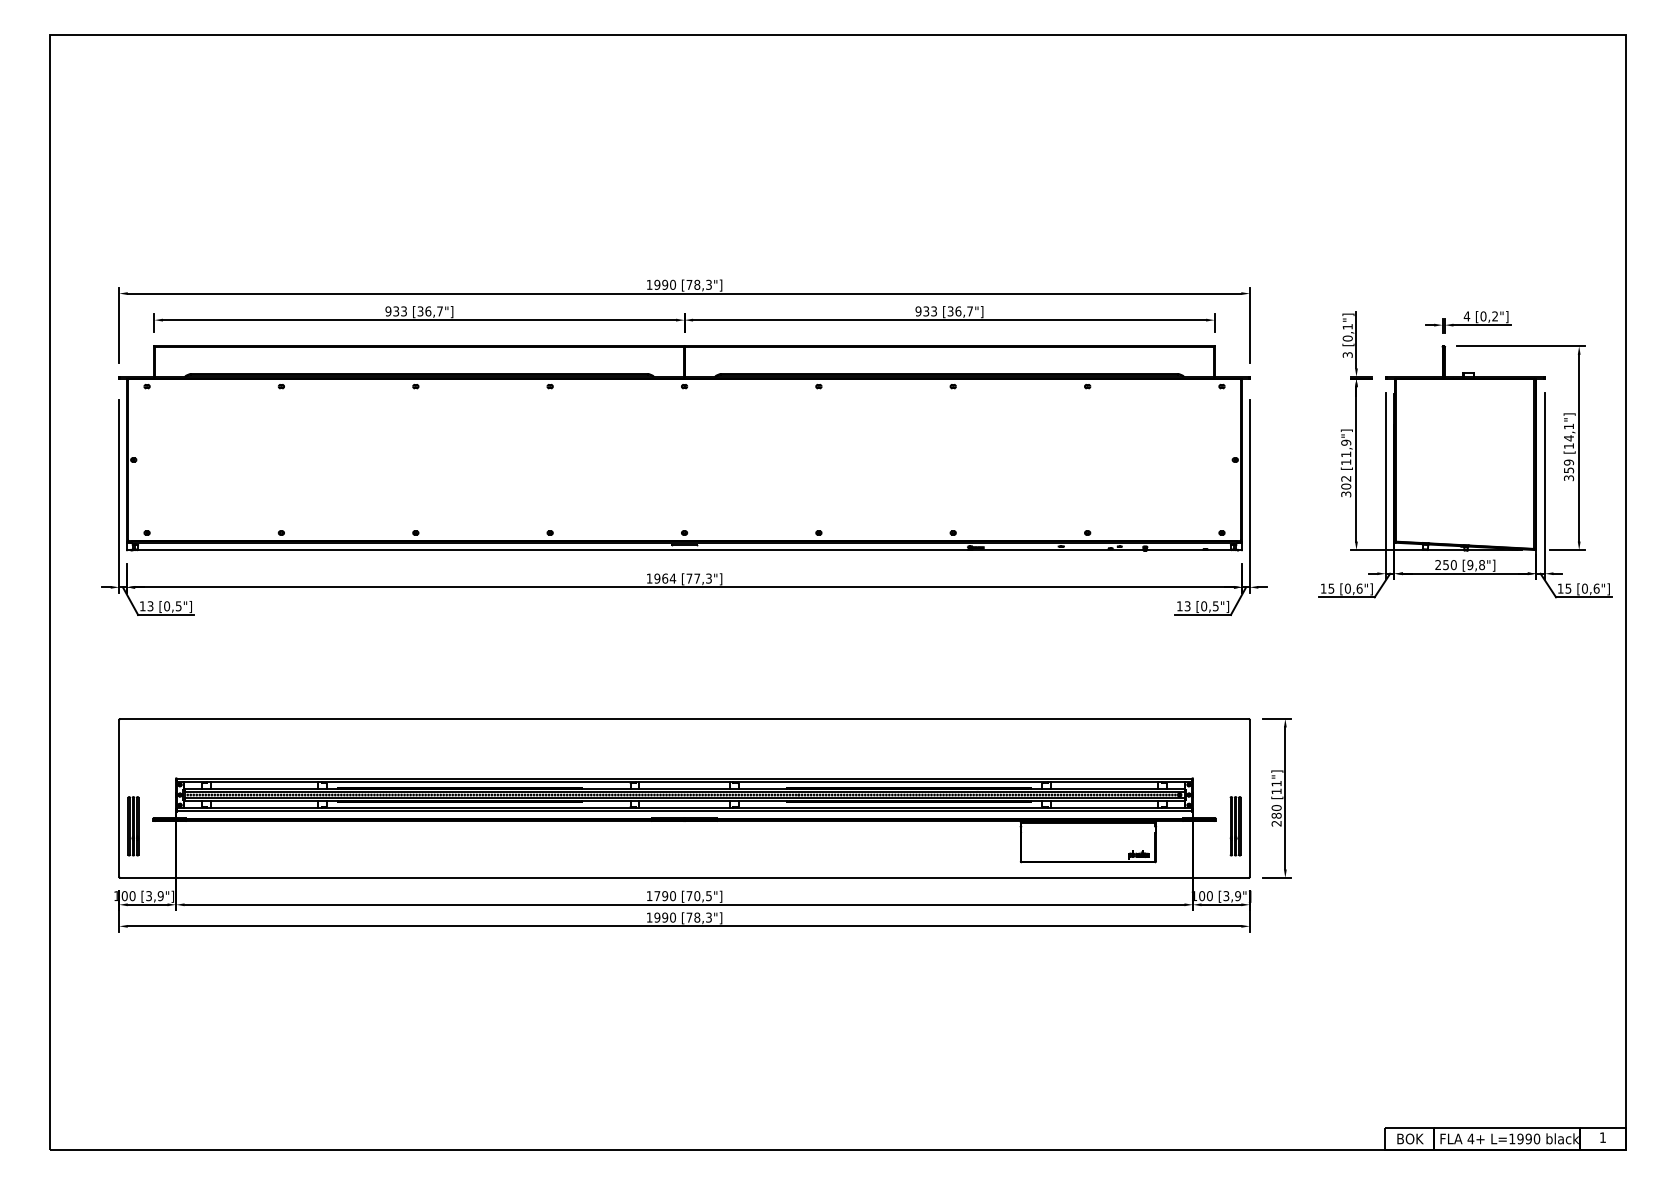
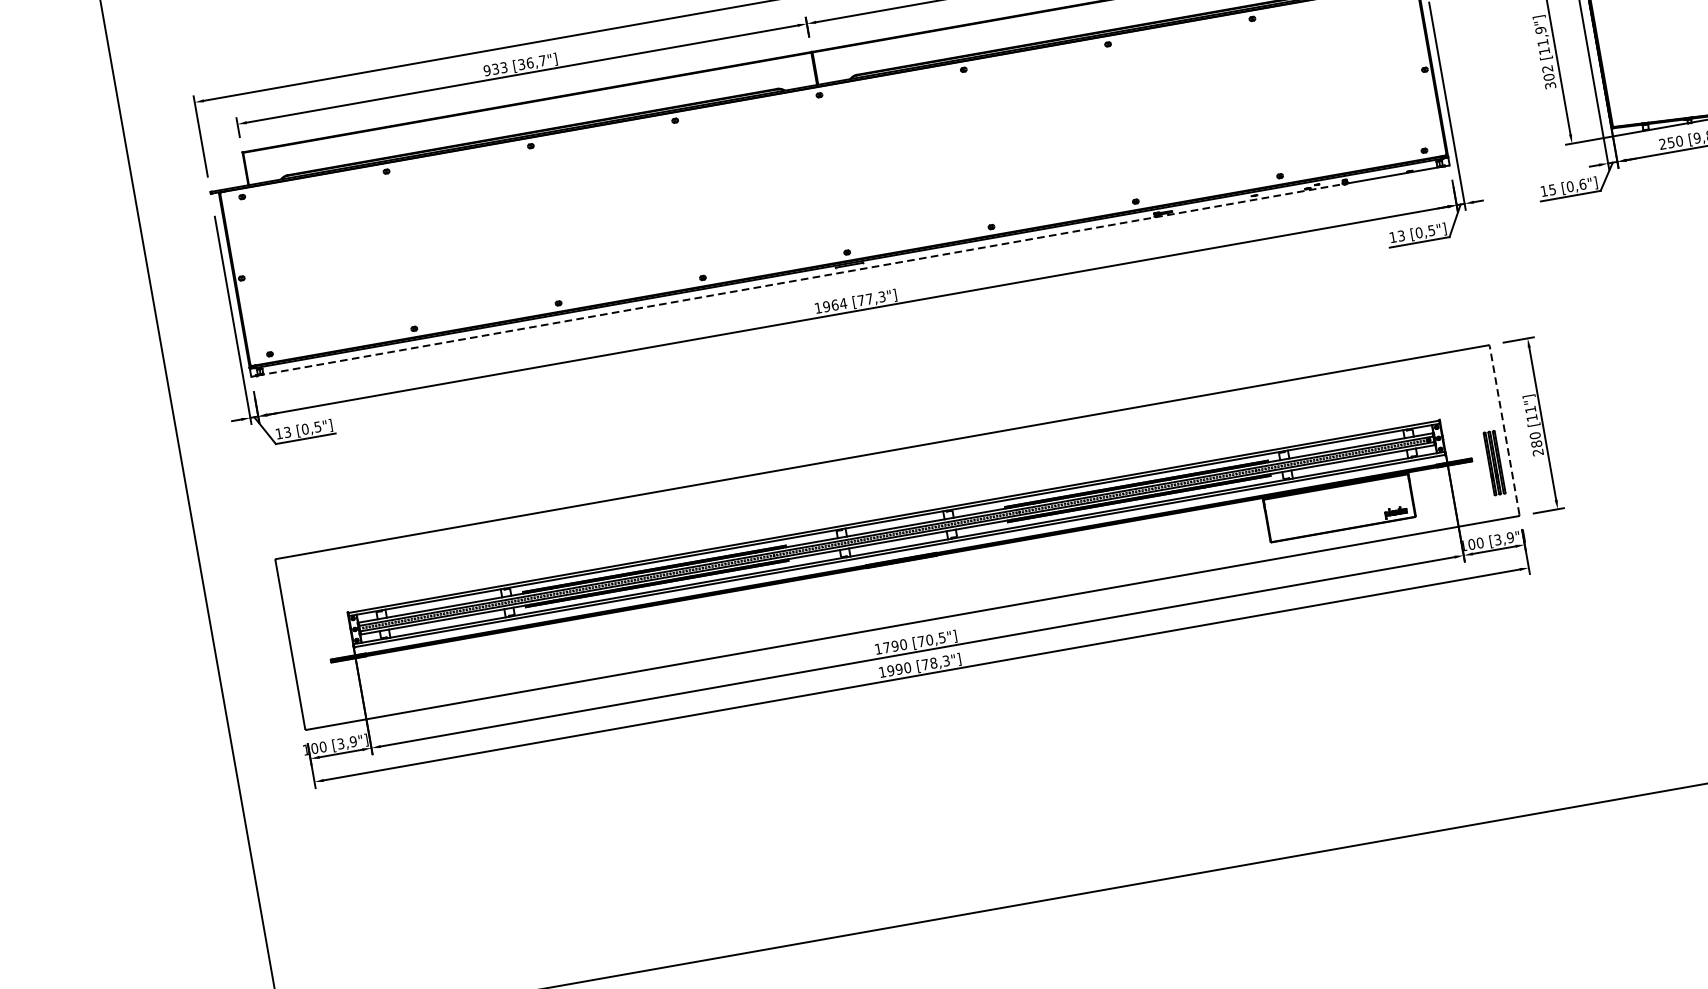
line: (637, 550) -> (800, 280), solid -> dashed
line: (1249, 797) -> (1504, 429), solid -> dashed
part: (133, 826) -> (310, 672), removed

